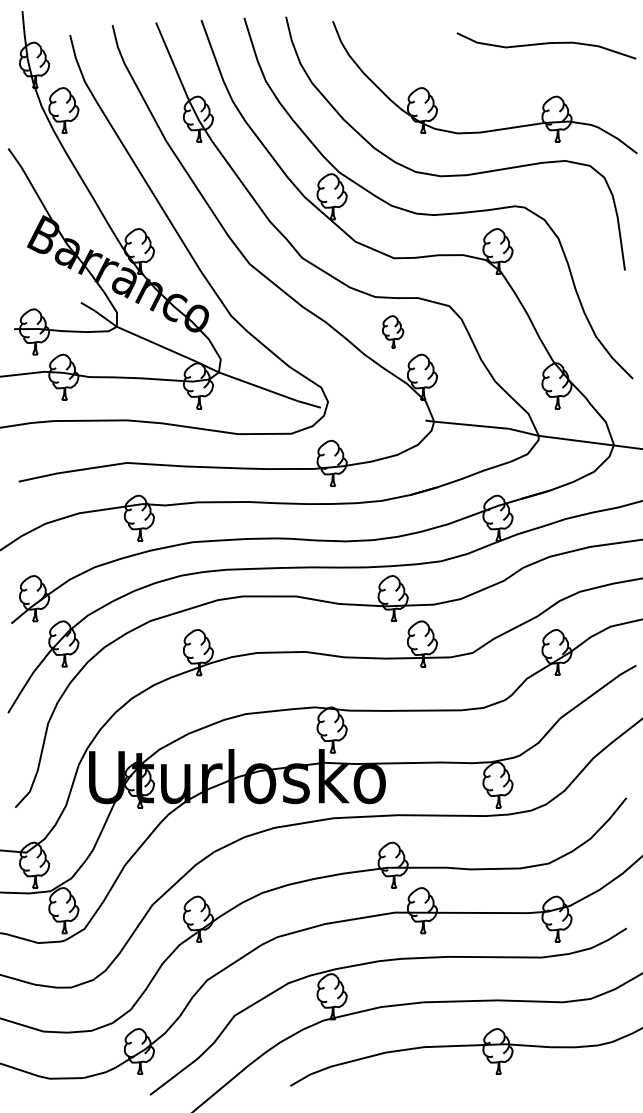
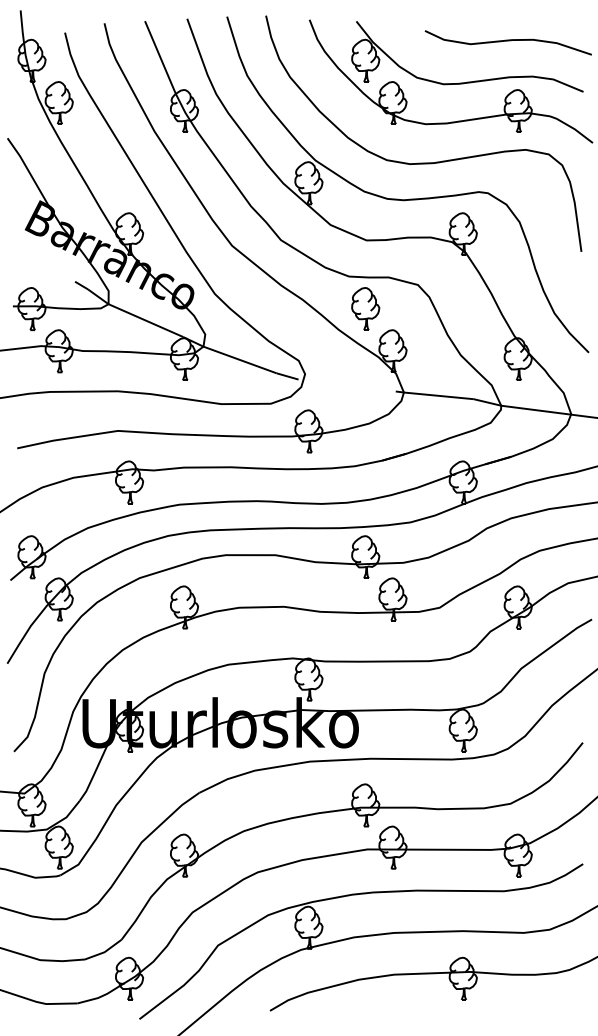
part: (502, 87) -> (467, 81), added
part: (392, 331) -> (365, 308), size x1.43

